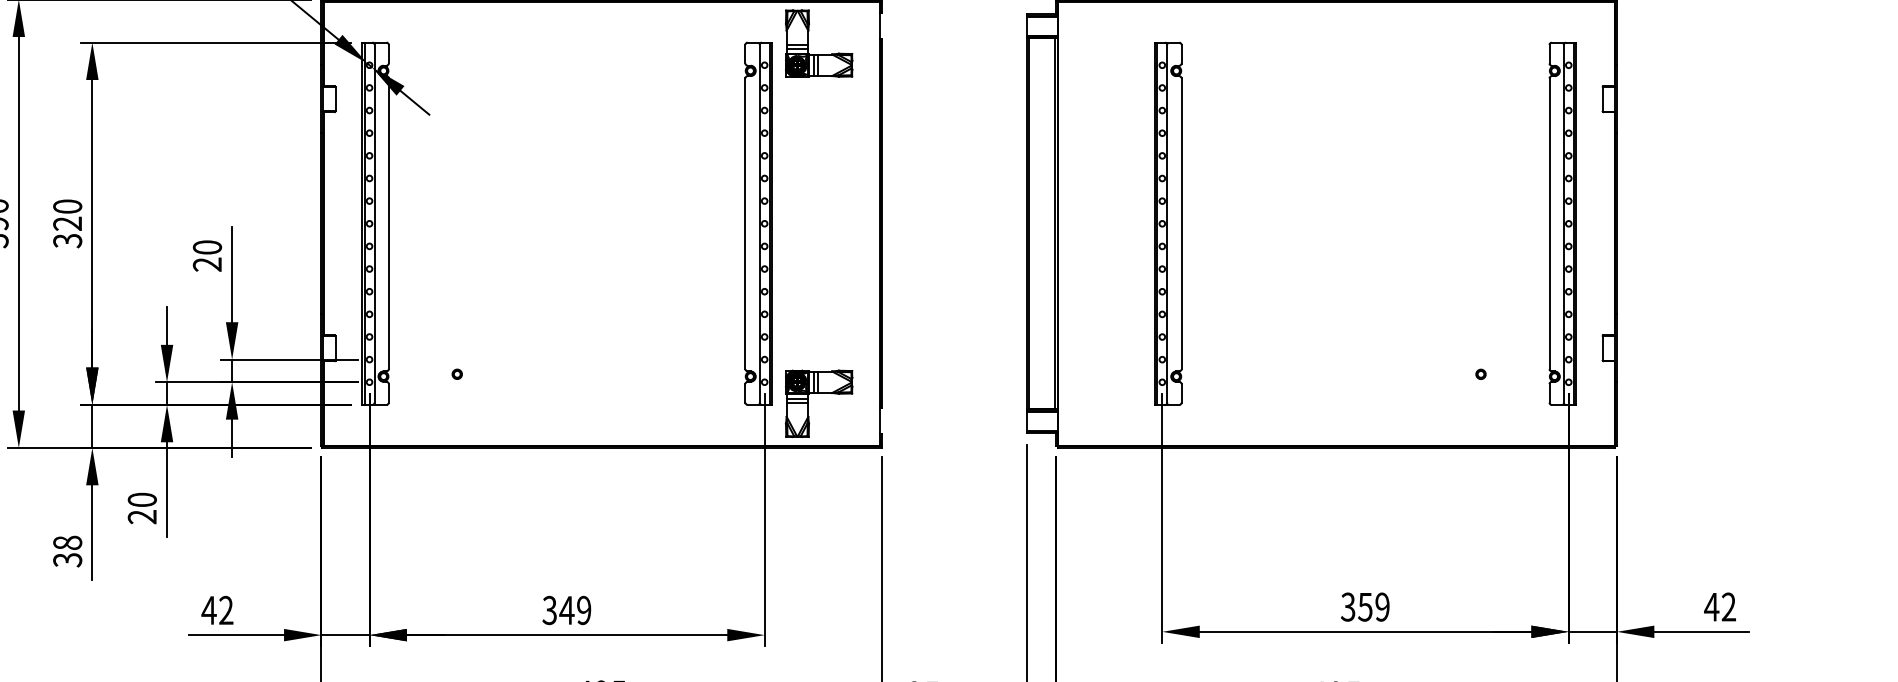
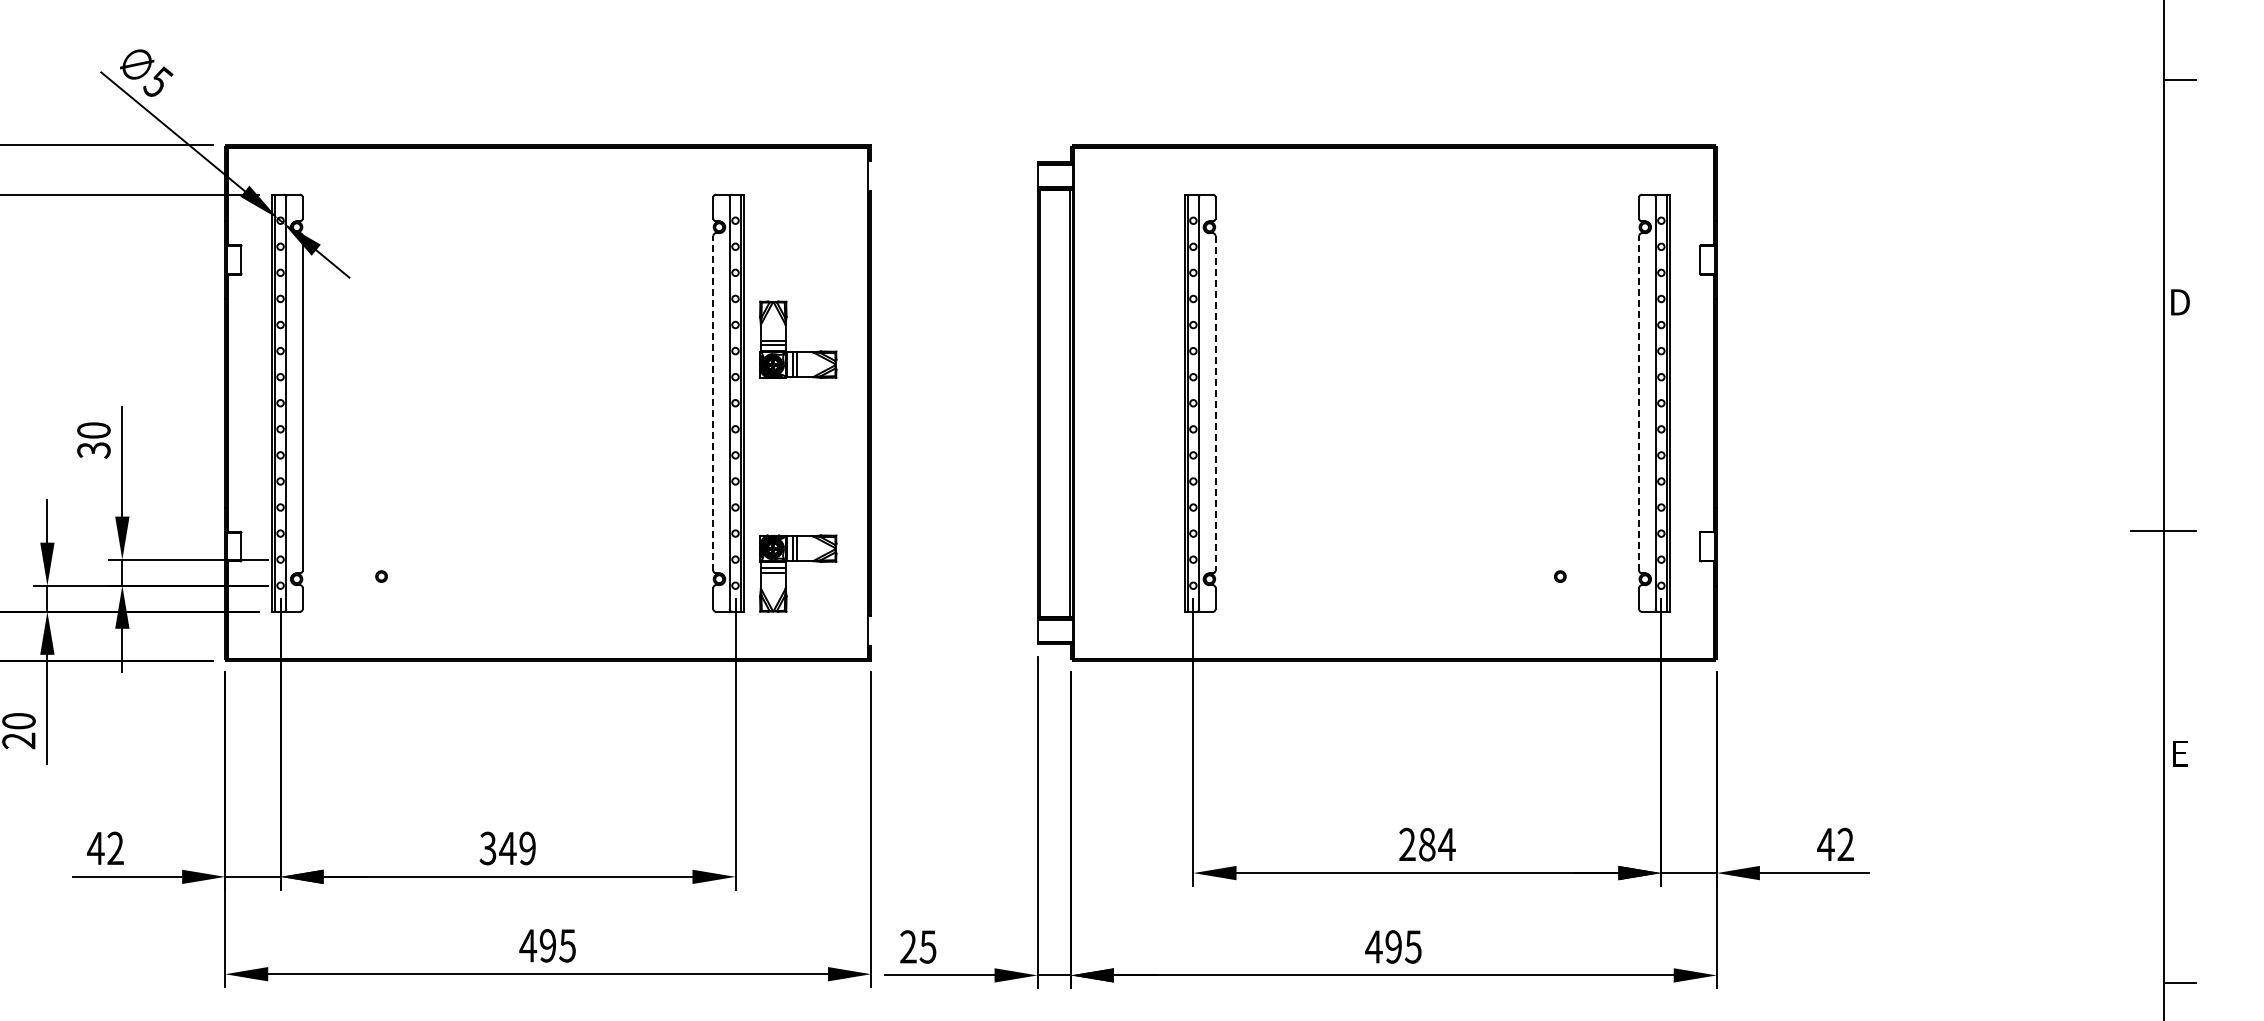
part: (808, 43) -> (786, 339), moved
line: (745, 223) -> (713, 402), solid -> dashed
line: (1549, 223) -> (1639, 402), solid -> dashed
line: (1181, 224) -> (1215, 403), solid -> dashed
text: (207, 264) -> (93, 450), 20 -> 30
part: (819, 393) -> (798, 561), moved
text: (1365, 607) -> (1427, 844), 359 -> 284

